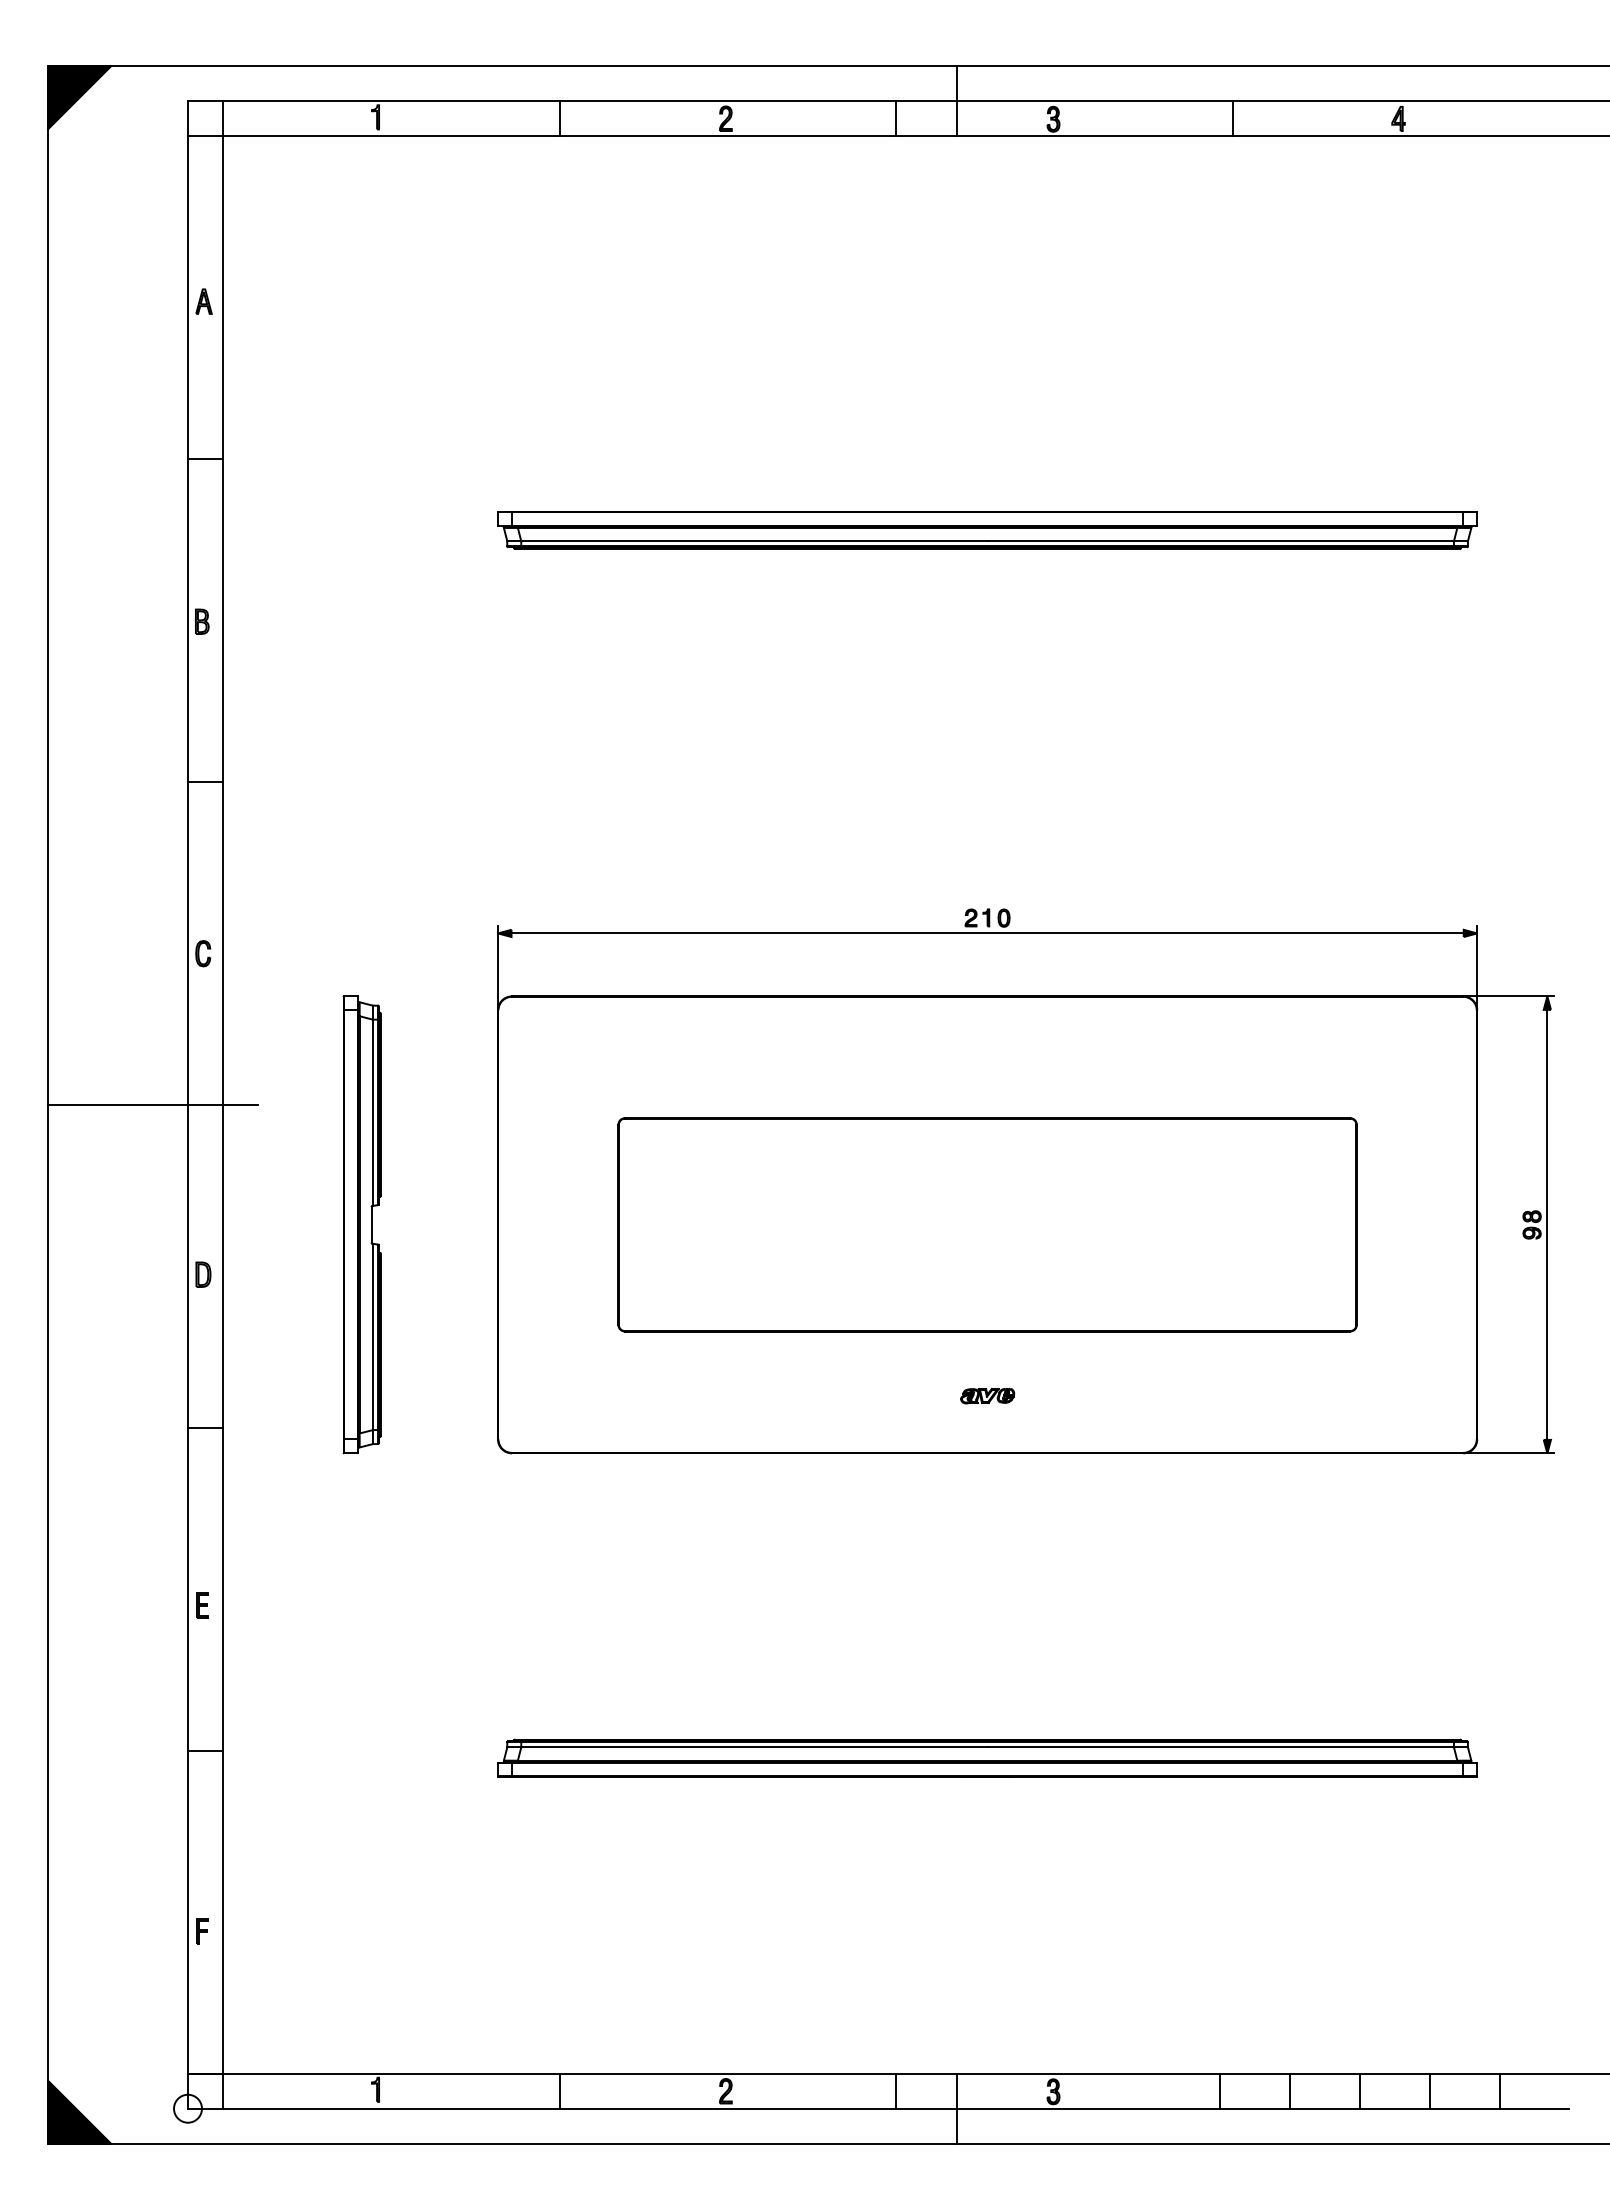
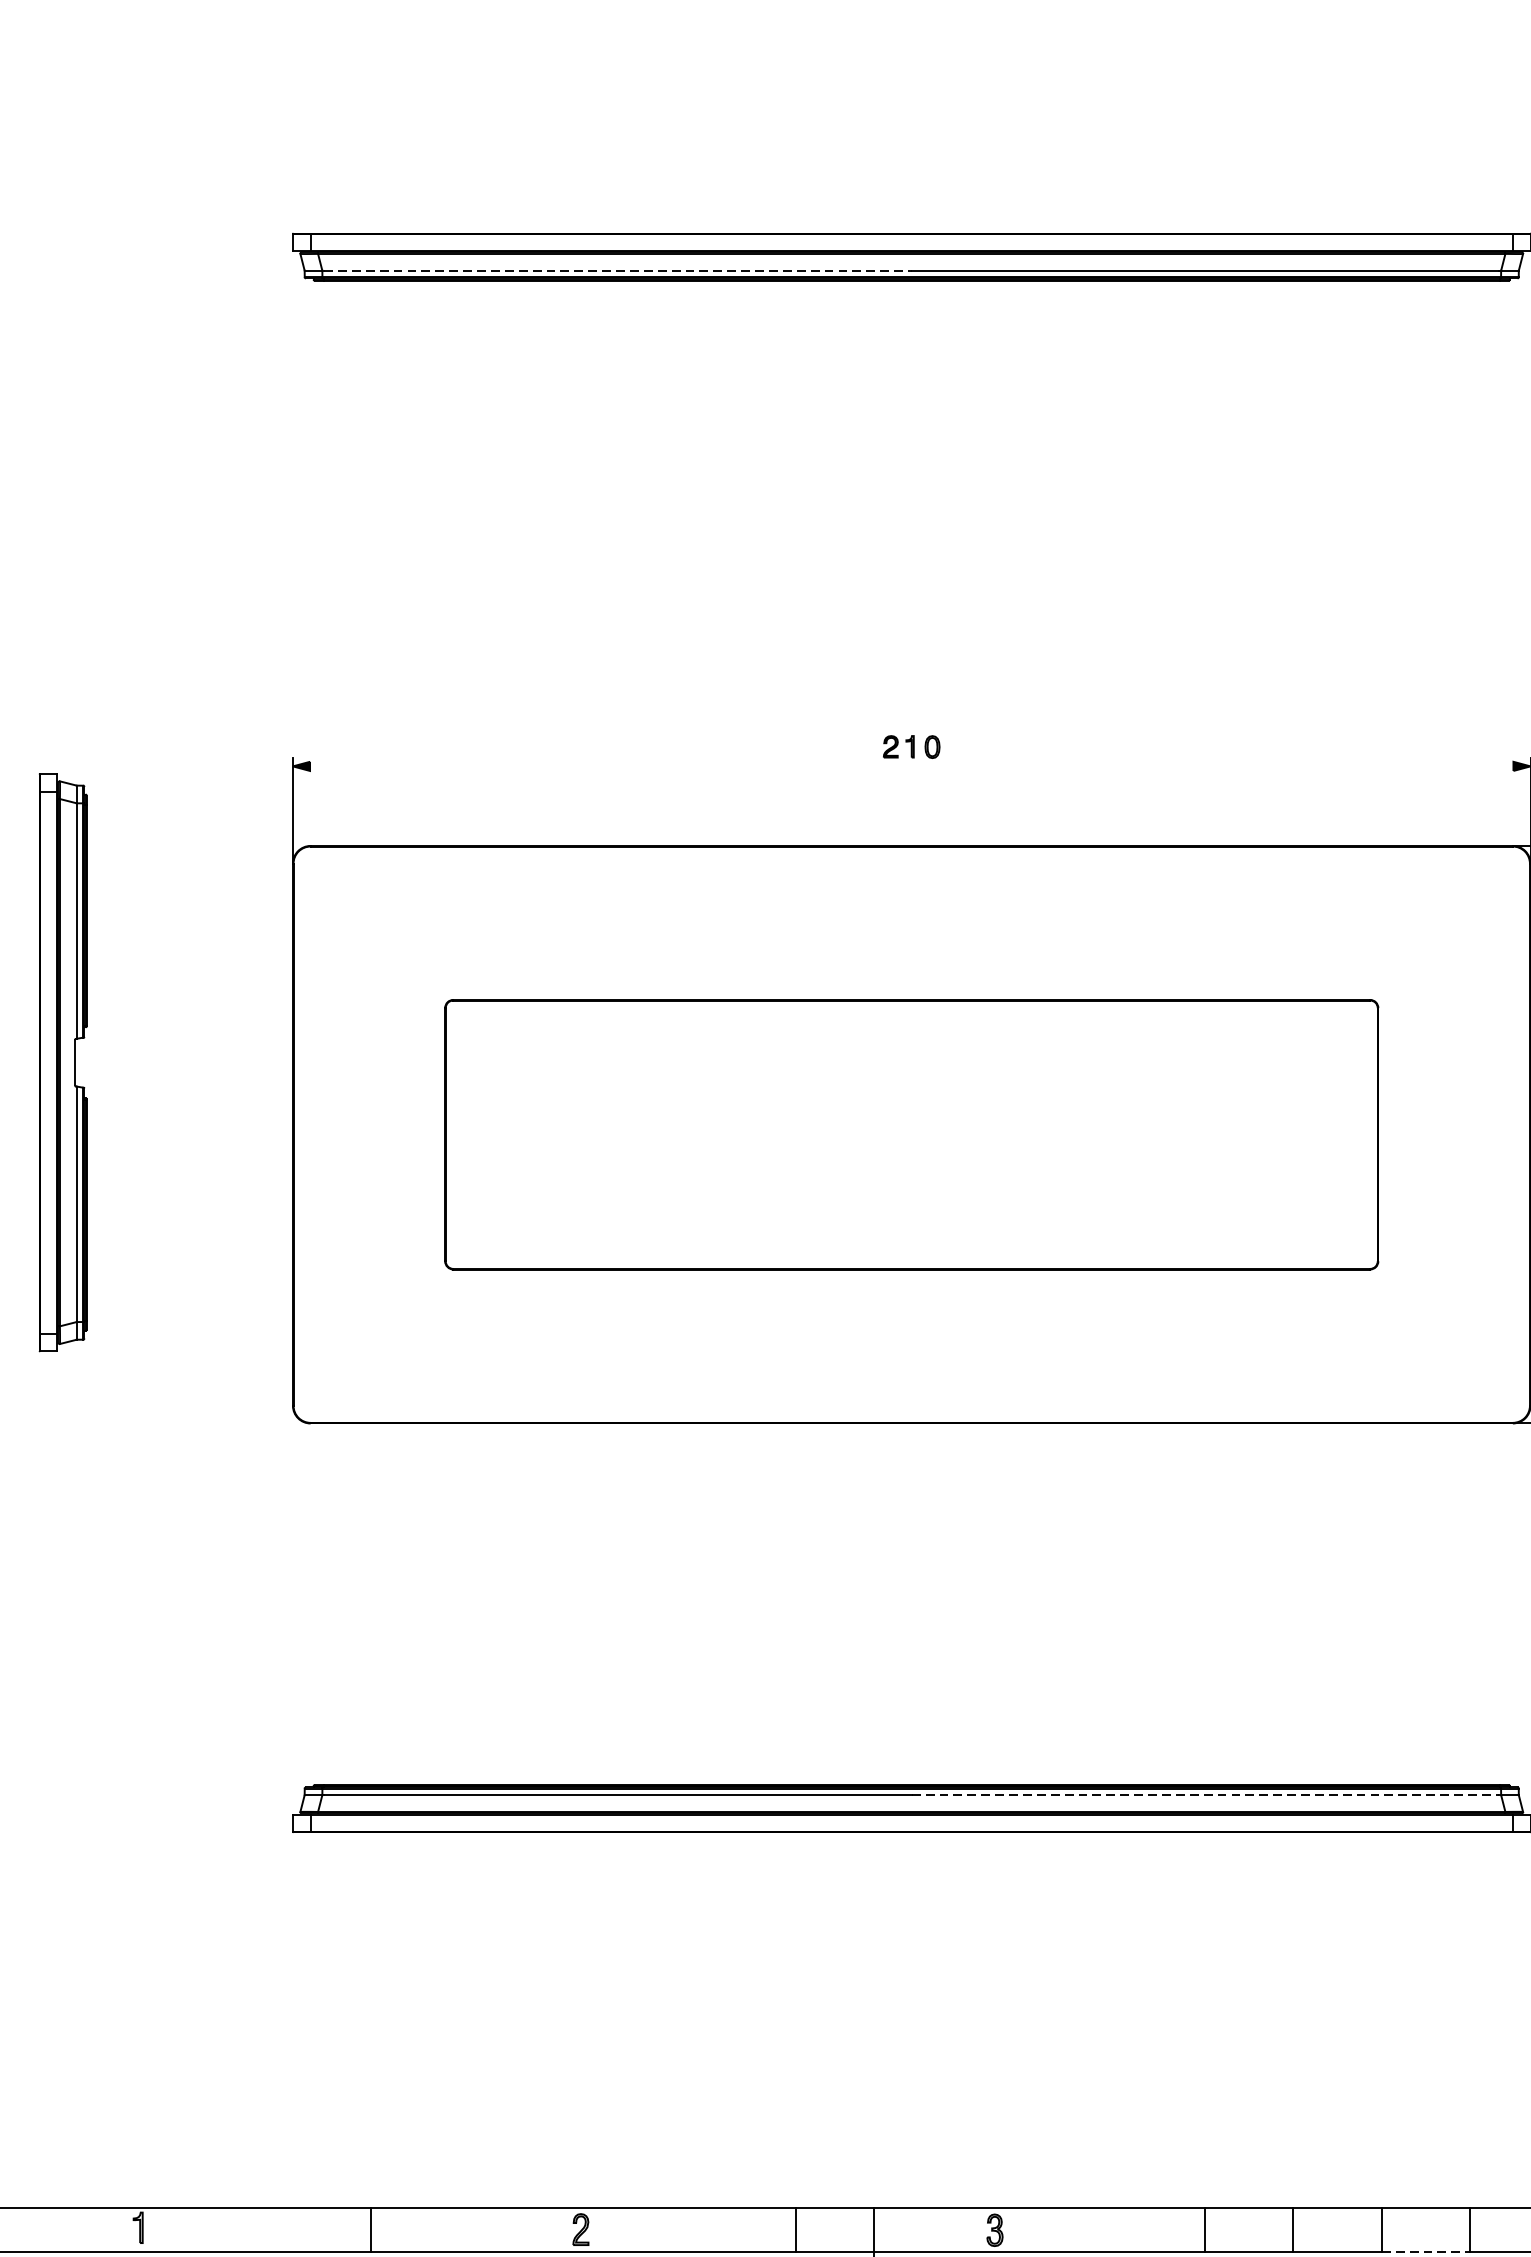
line: (755, 541) -> (618, 271), solid -> dashed
line: (987, 933) -> (911, 766), removed
part: (361, 1224) -> (62, 1062), moved
part: (987, 1396) -> (911, 1351), removed
line: (1220, 1747) -> (1206, 1795), solid -> dashed
line: (1394, 2108) -> (1425, 2251), solid -> dashed

